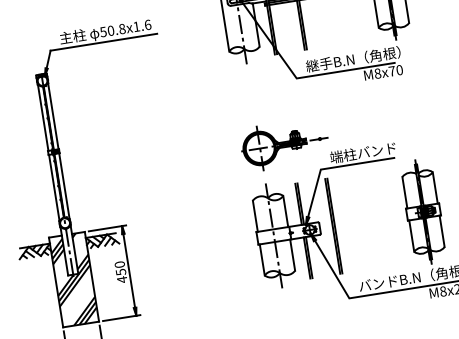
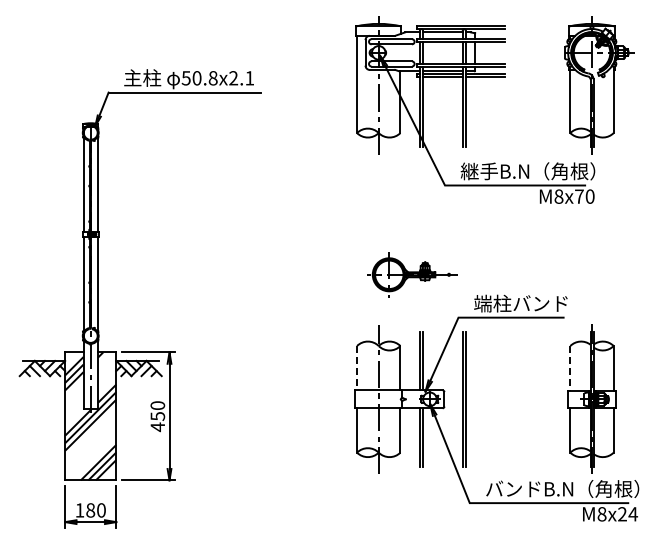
text: (142, 26) -> (241, 78), 50.8x1.6 -> 50.8x2.1
part: (284, 144) -> (413, 274), size x0.7
line: (404, 192) -> (570, 368), solid -> dashed
line: (255, 216) -> (357, 368), solid -> dashed

